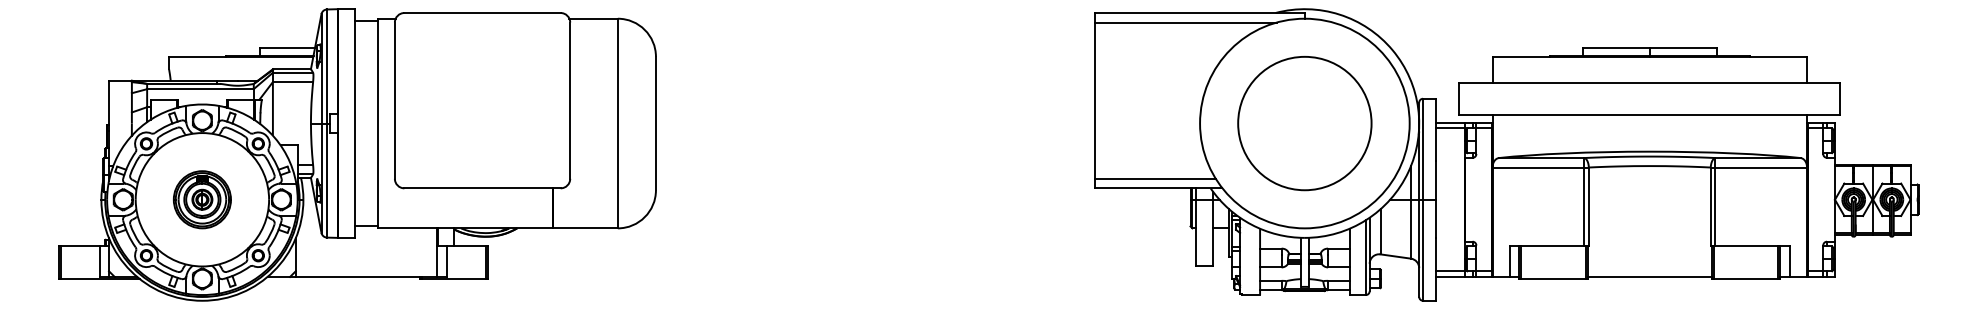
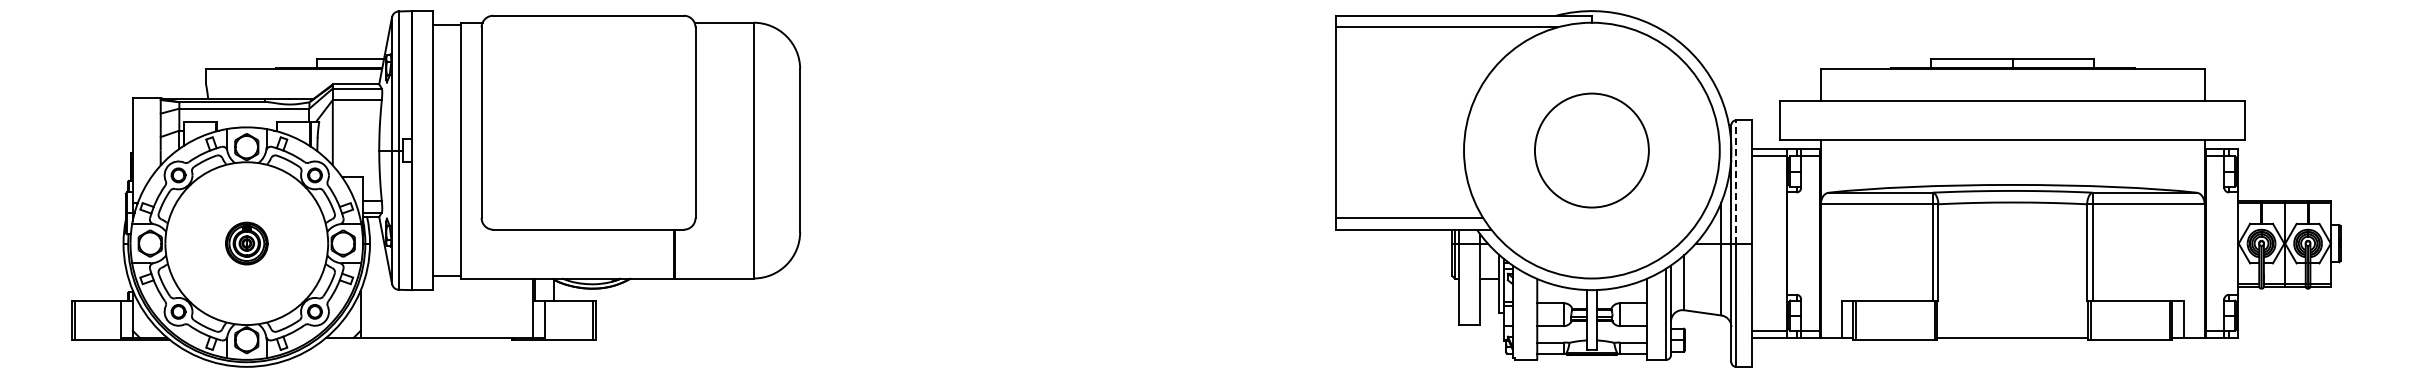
circle: (1304, 123) -> (1591, 150), size x0.7
line: (1423, 149) -> (1736, 182), solid -> dashed
part: (202, 199) -> (246, 243), size x0.6

